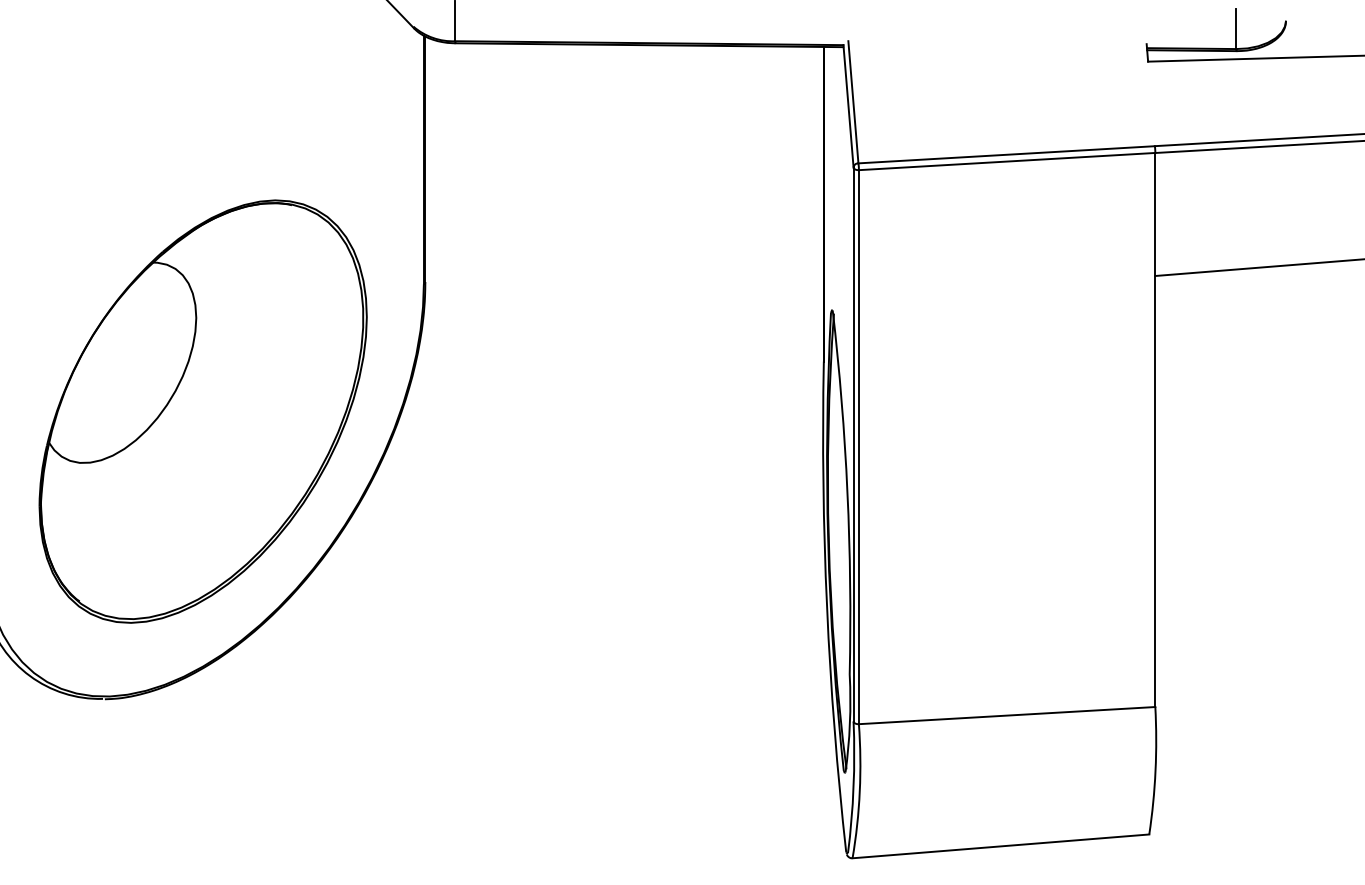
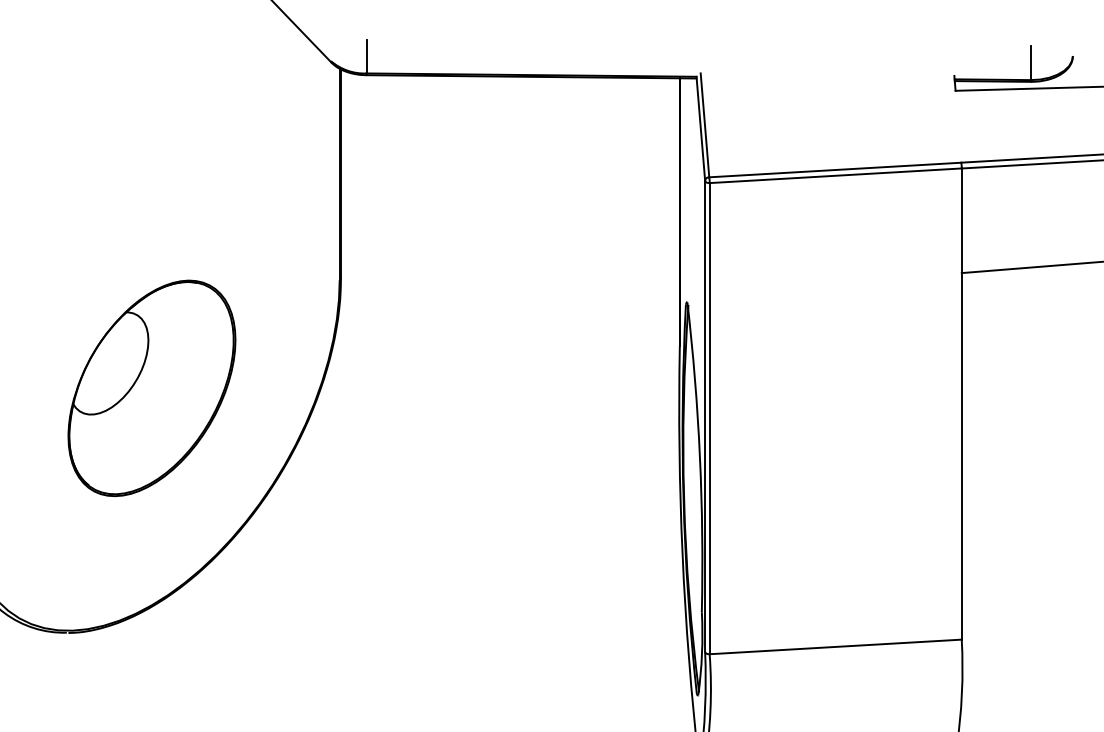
part: (202, 411) -> (151, 388), size x0.6

